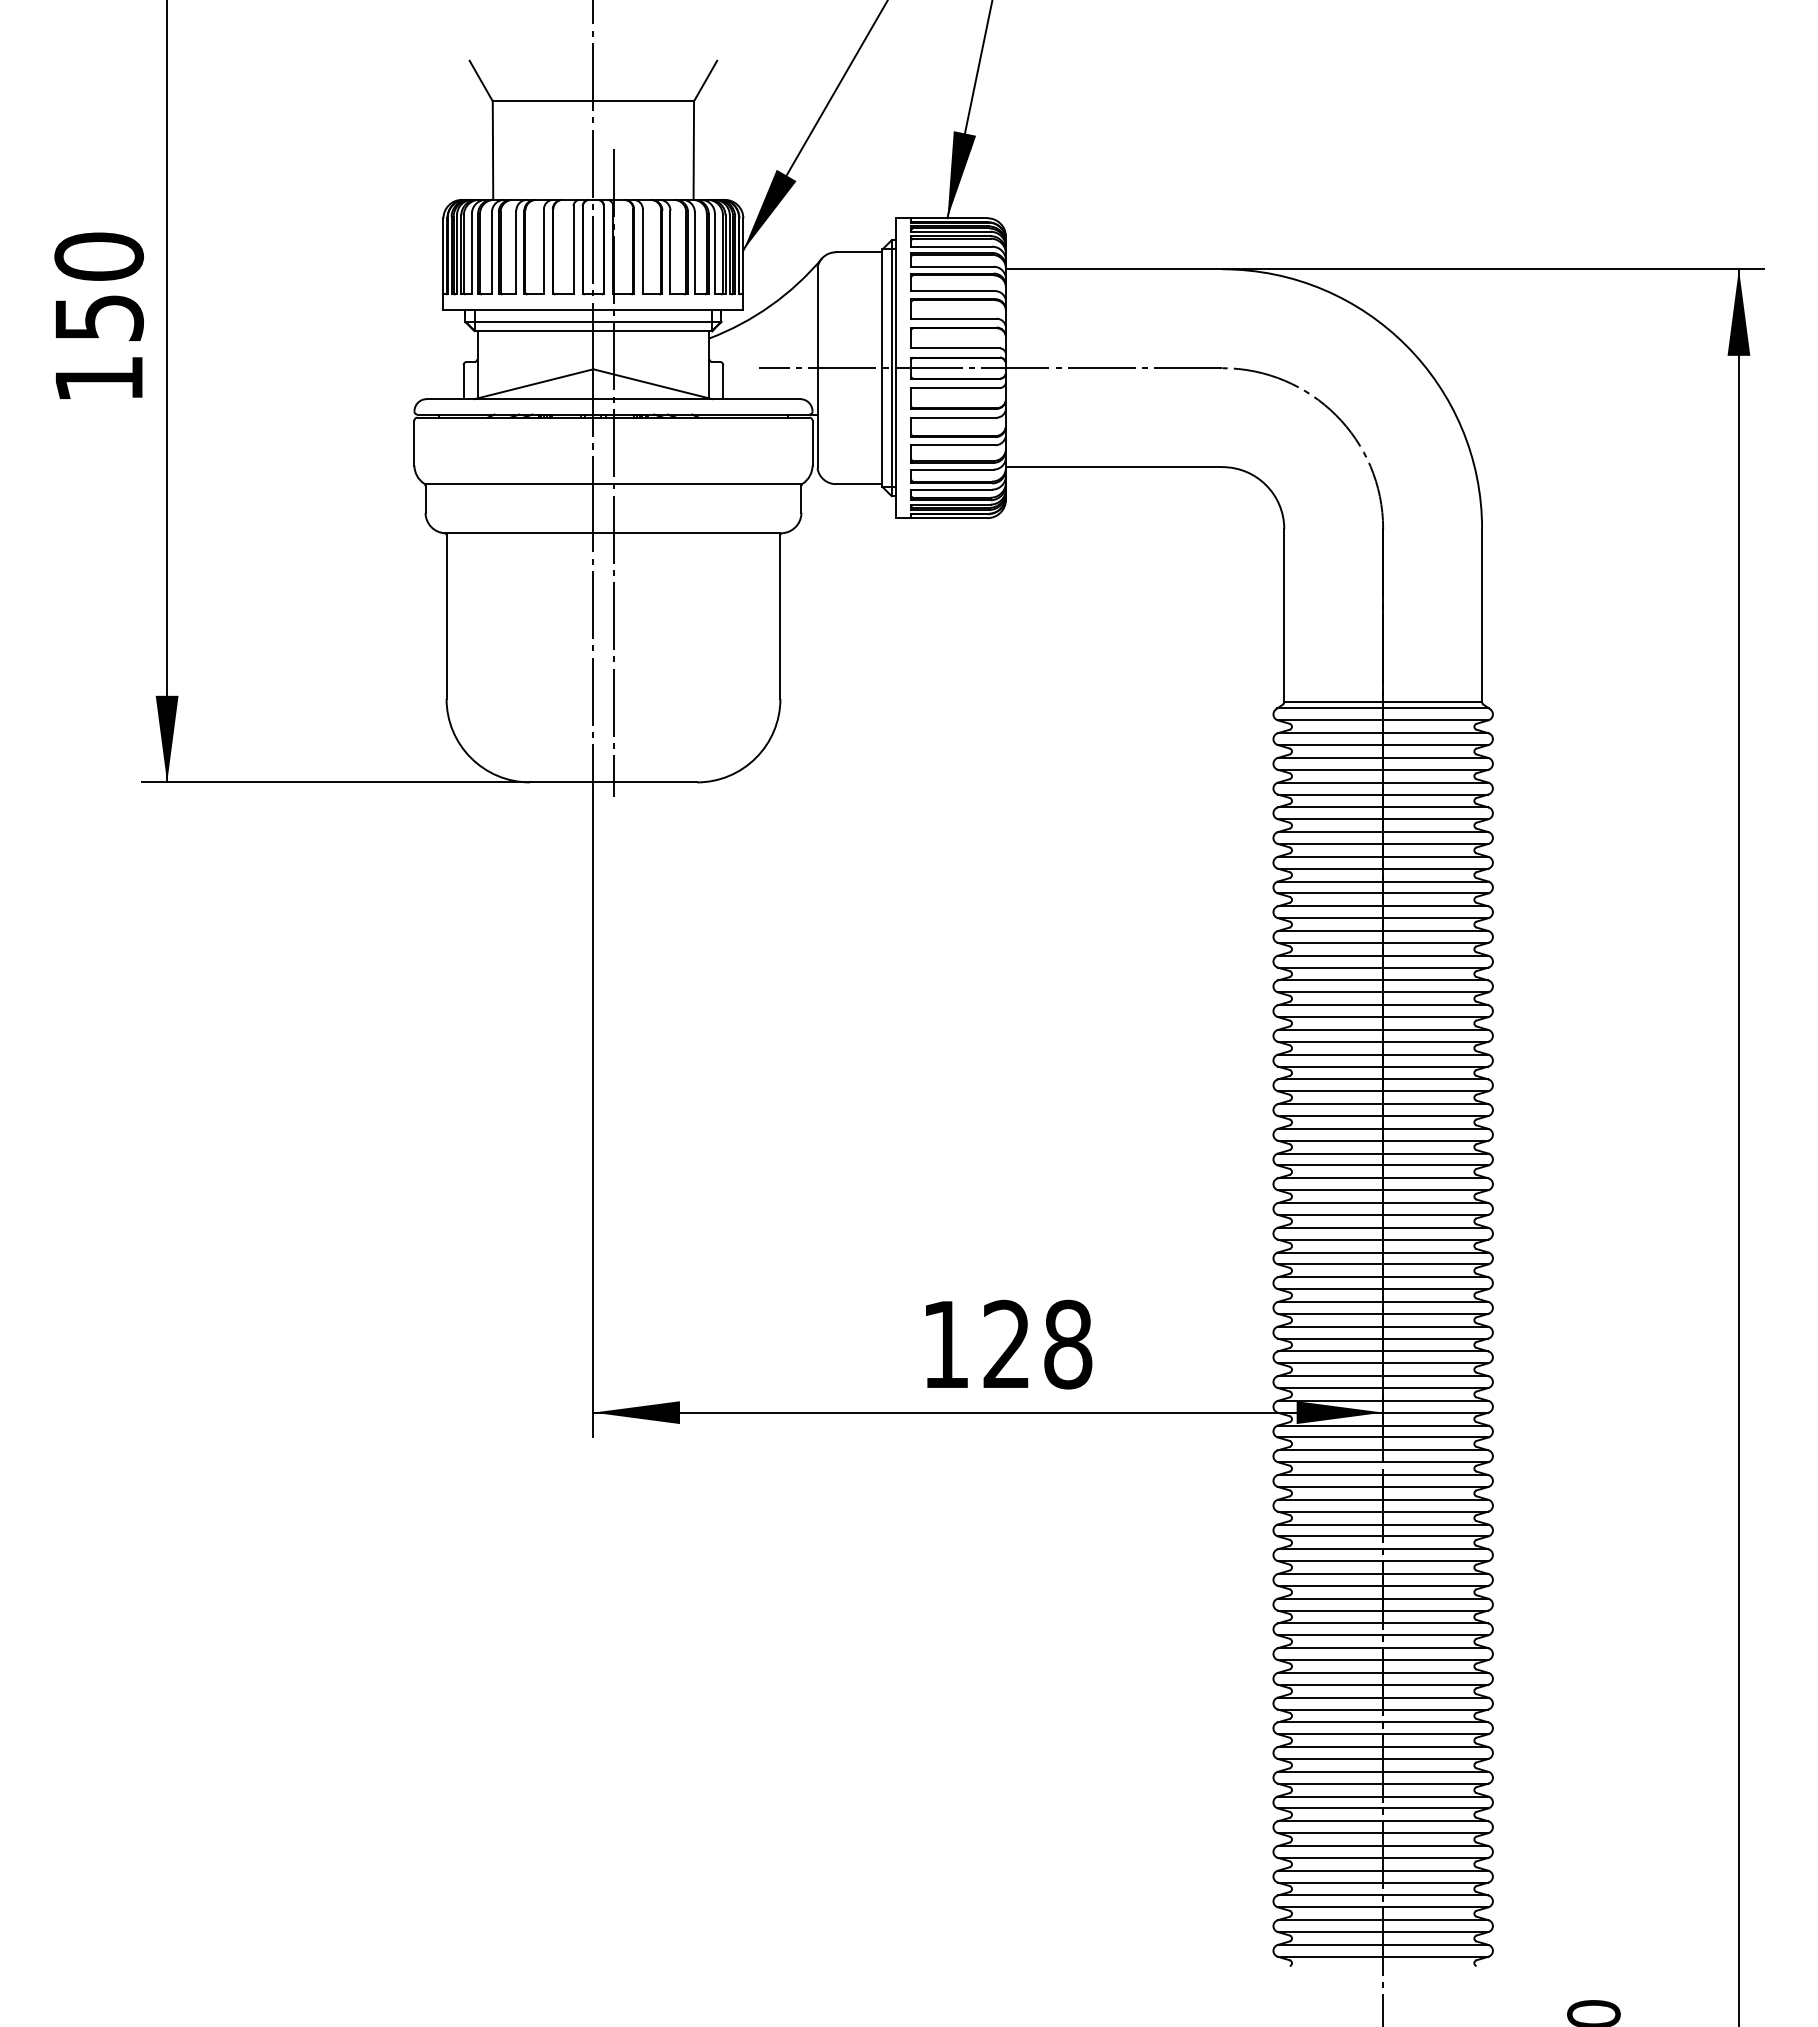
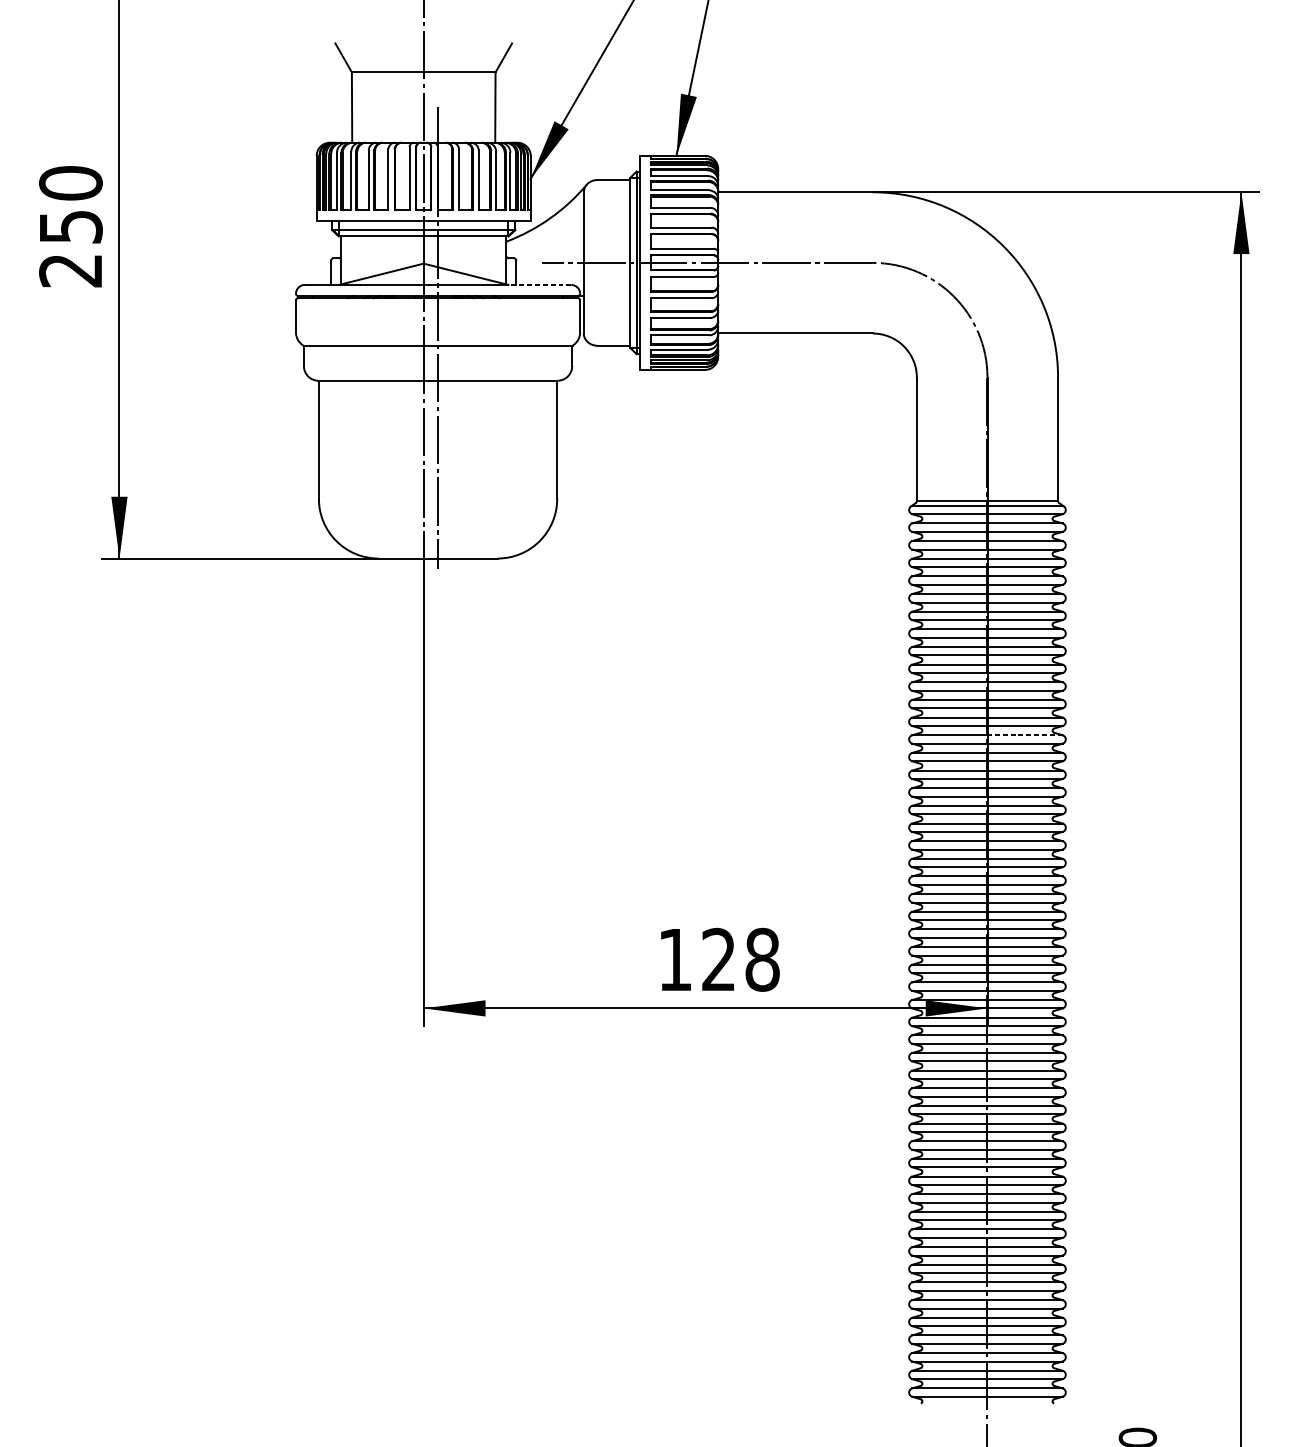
text: (98, 379) -> (70, 270), 150 -> 250
line: (754, 399) -> (538, 285), solid -> dashed
line: (1435, 1029) -> (1024, 734), solid -> dashed

